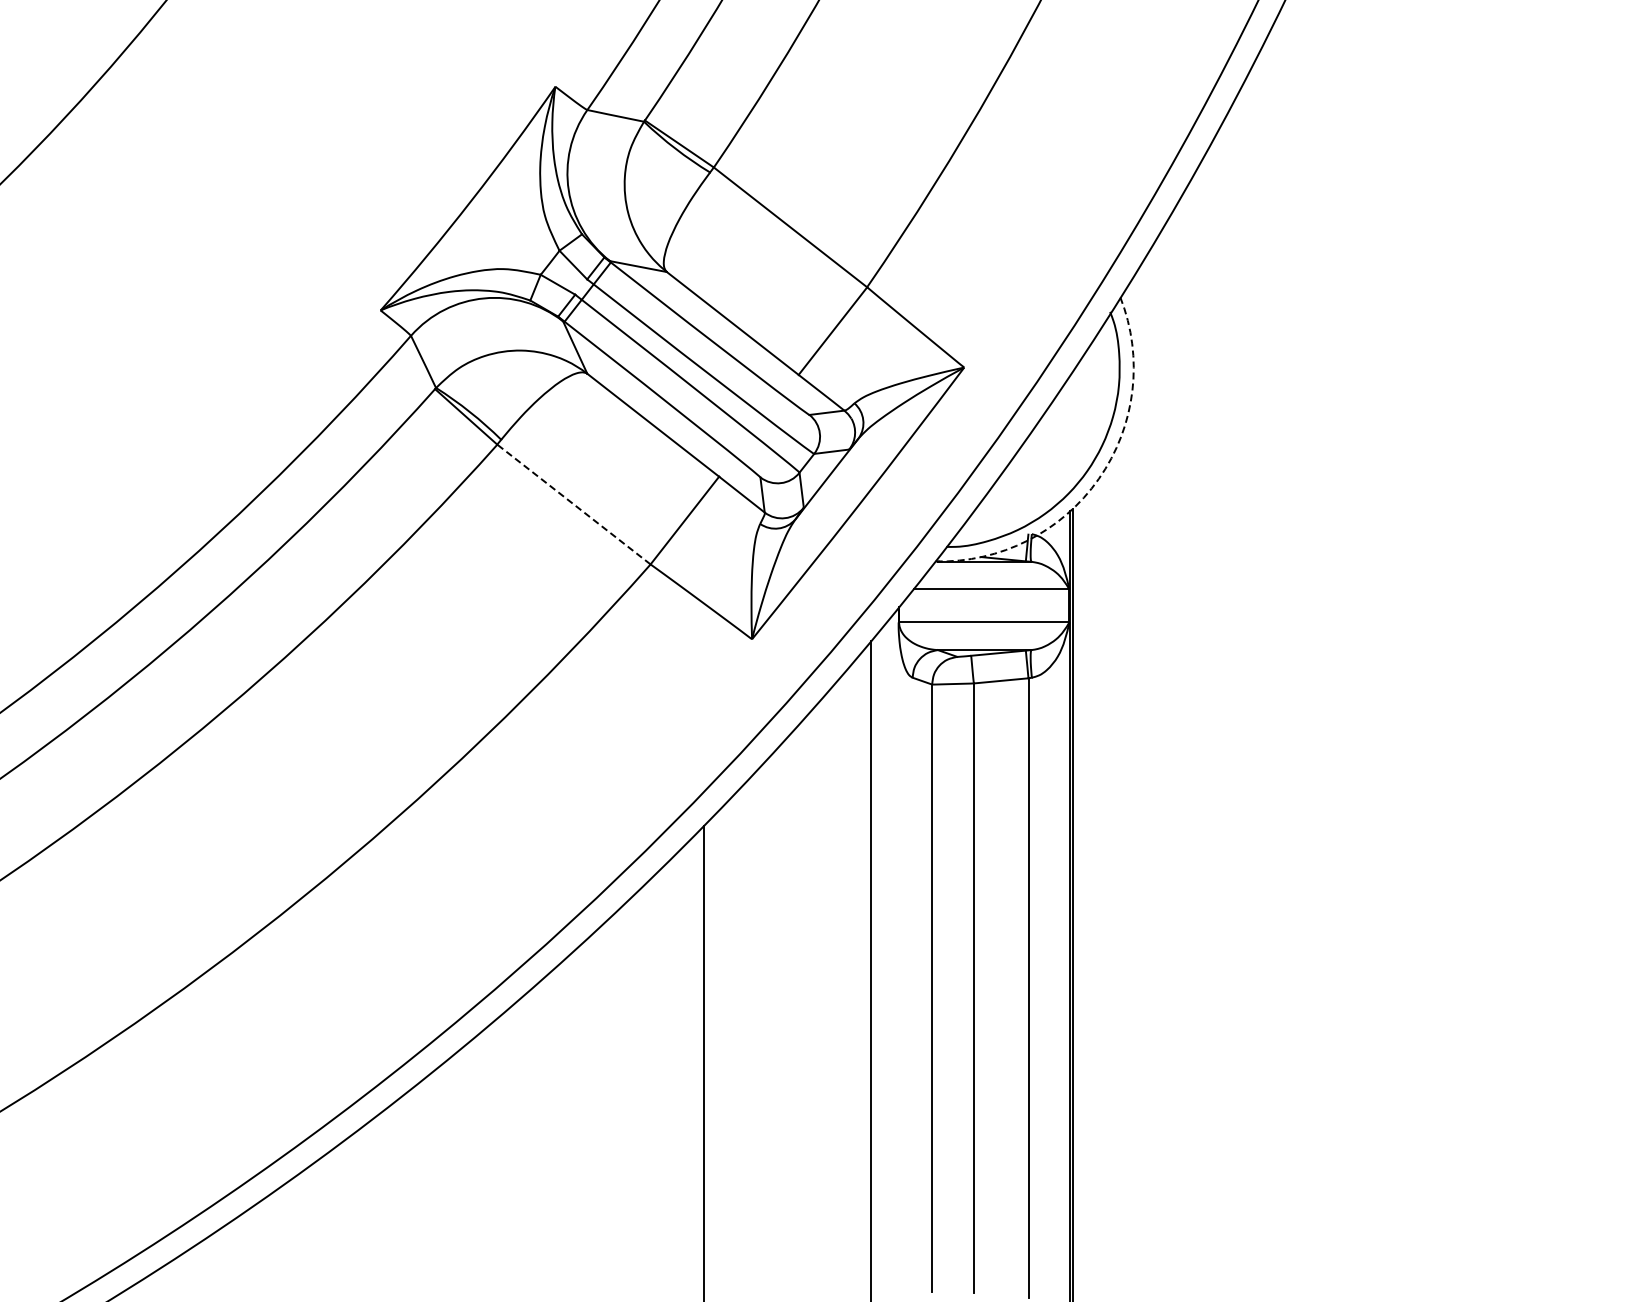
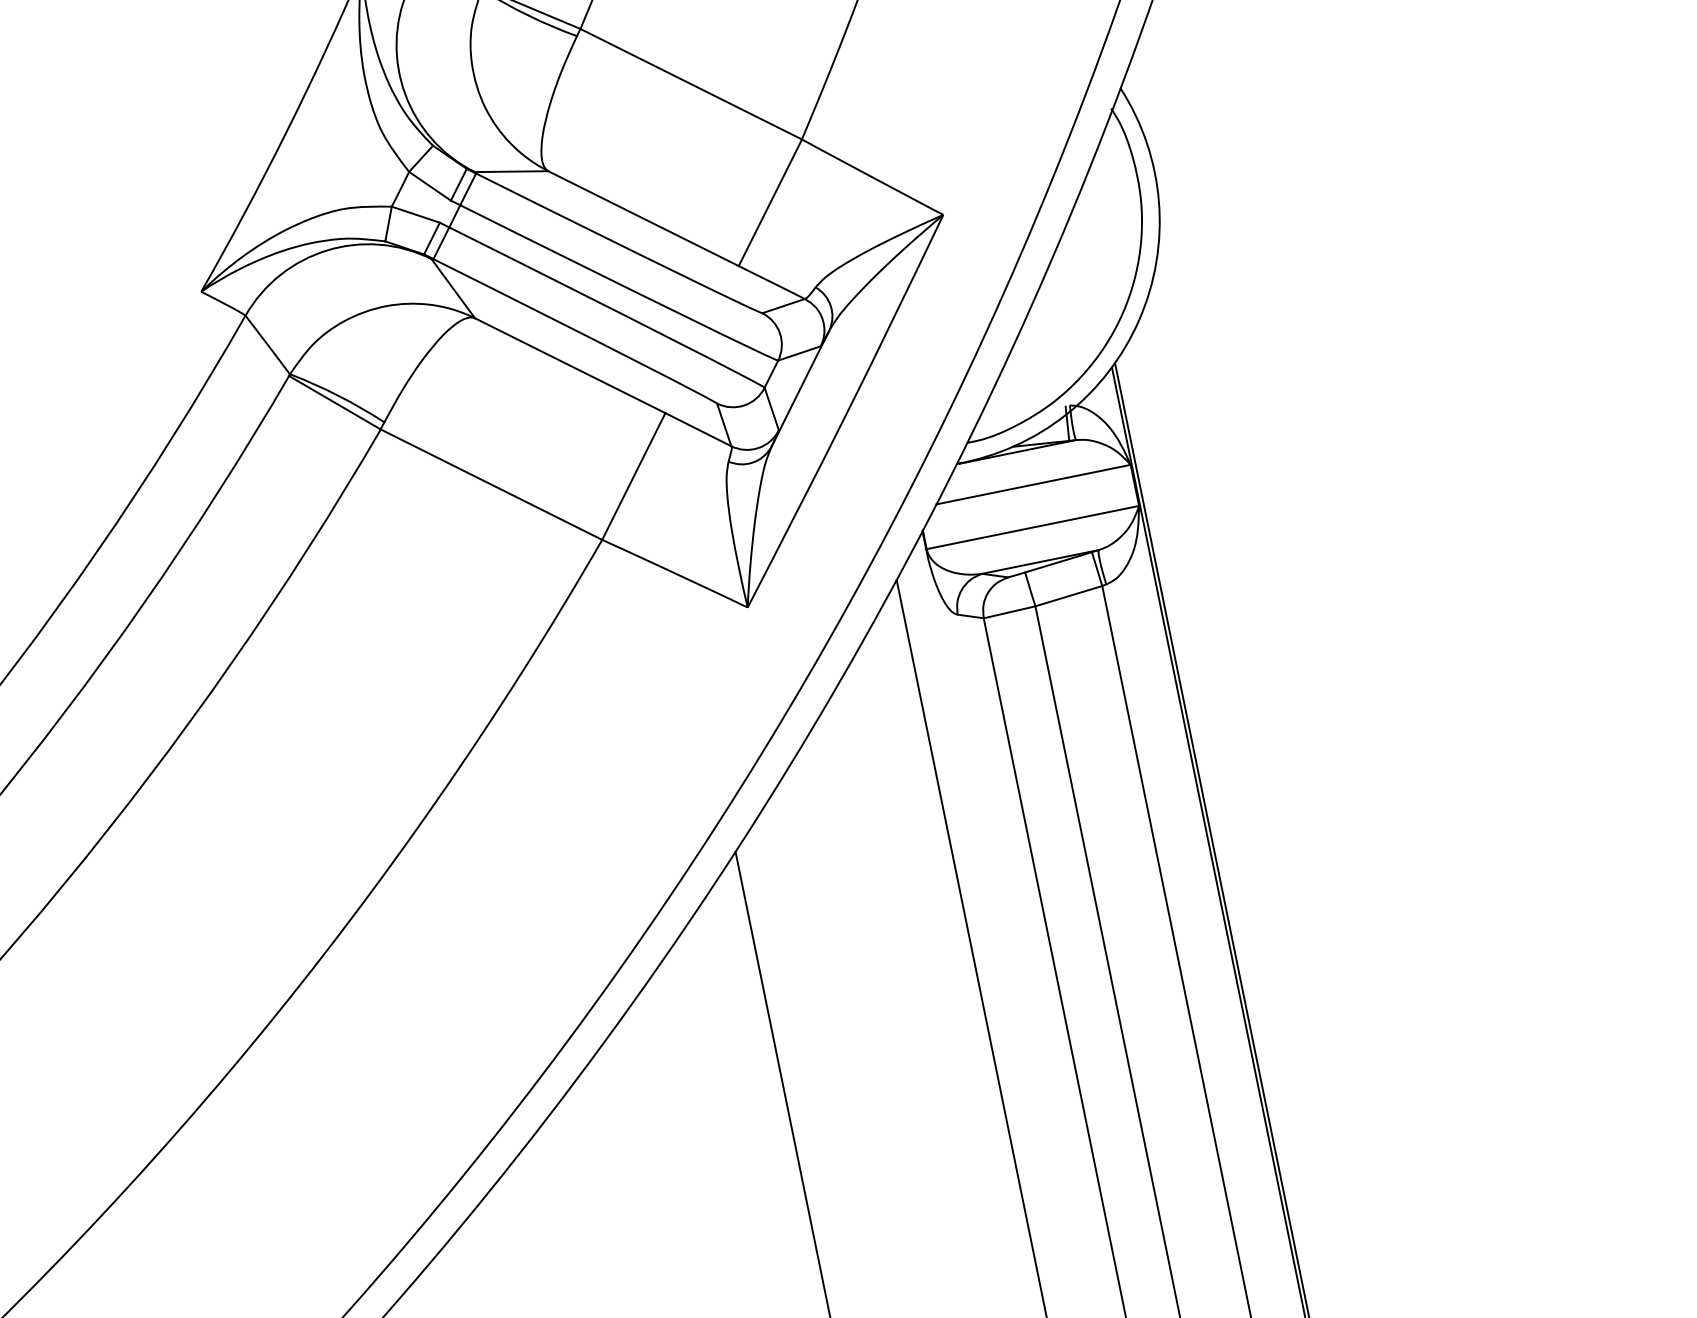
arc: (1098, 479) -> (1139, 320), dashed -> solid
line: (573, 504) -> (490, 484), dashed -> solid

